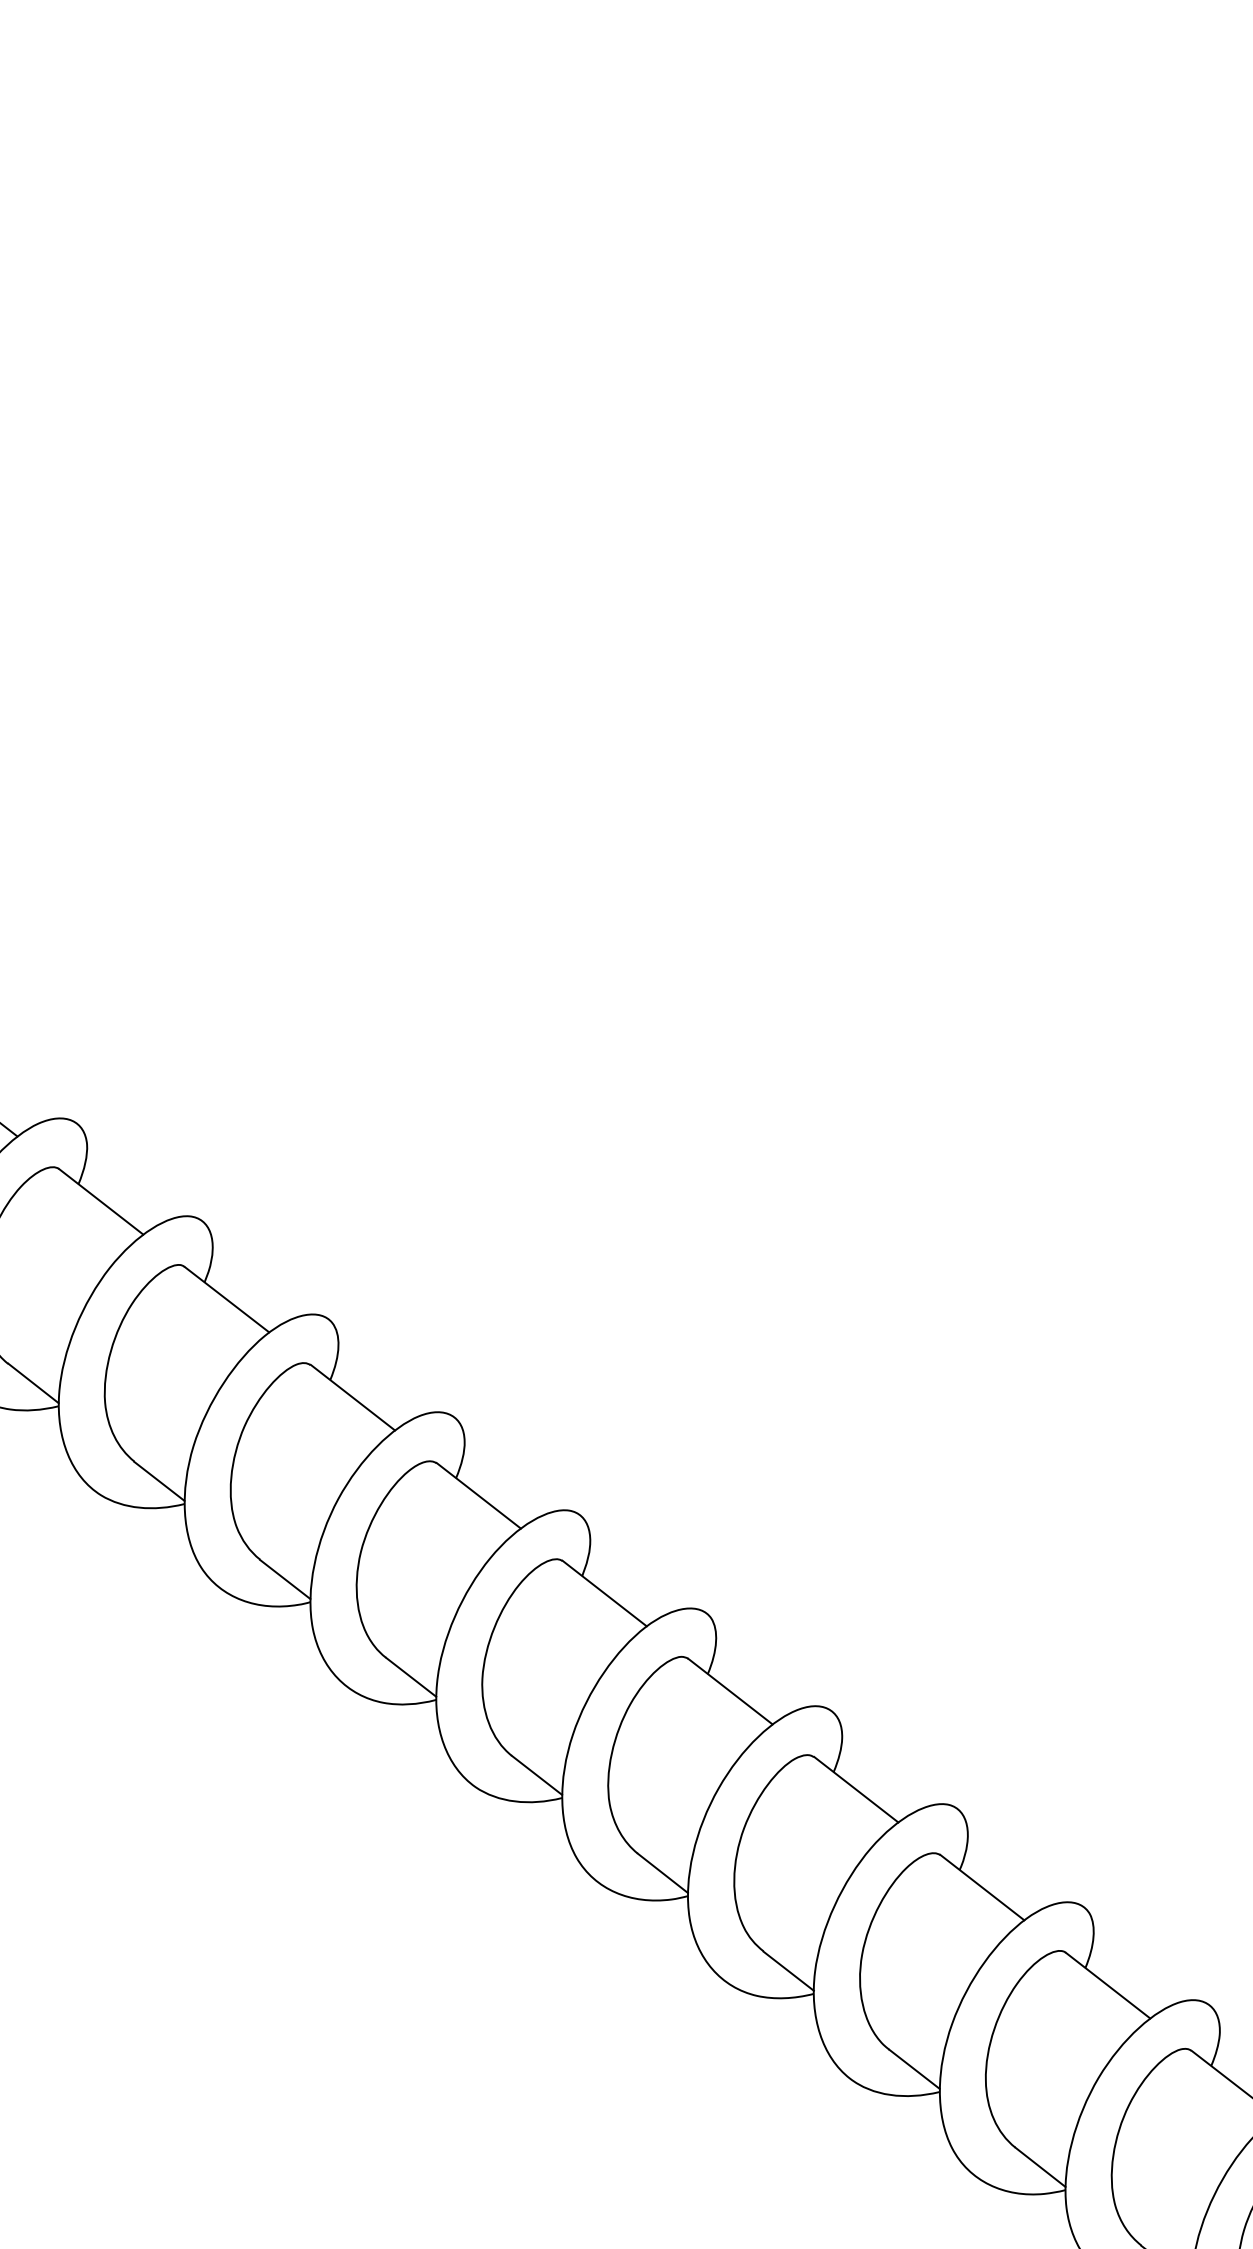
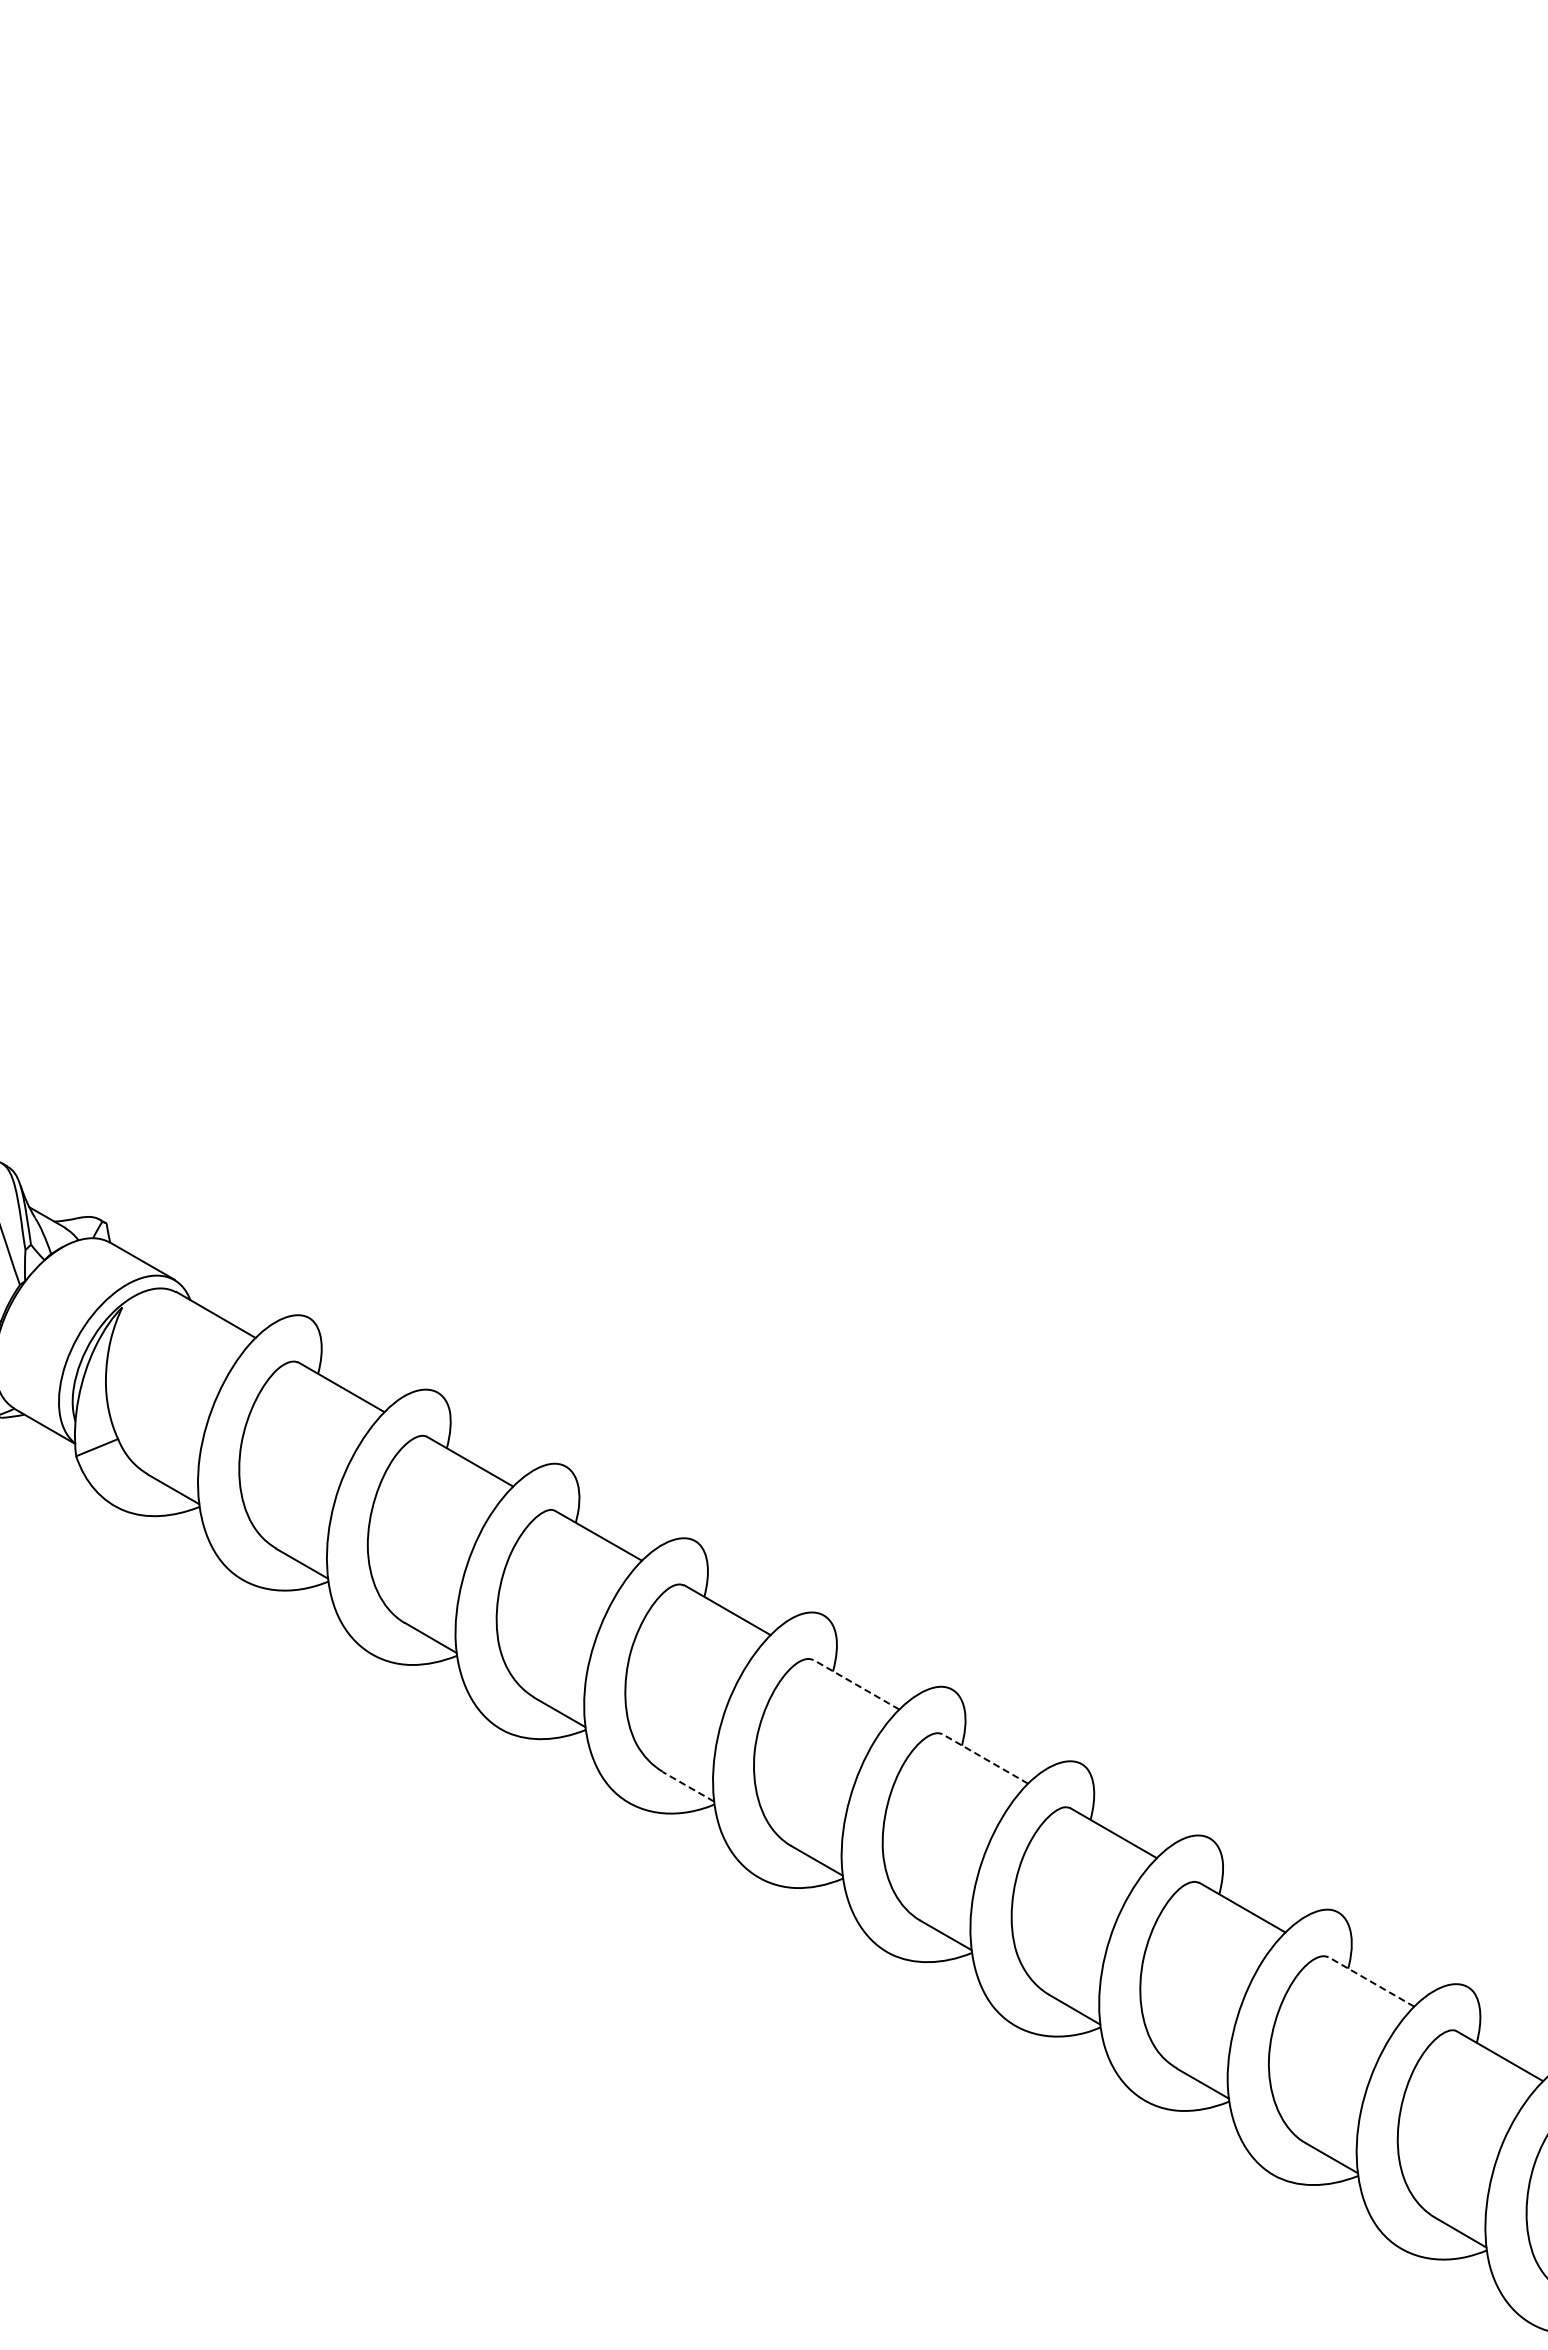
line: (479, 1495) -> (856, 1684), solid -> dashed
line: (285, 1579) -> (688, 1786), solid -> dashed
line: (605, 1593) -> (985, 1758), solid -> dashed
line: (982, 1887) -> (1371, 1981), solid -> dashed

